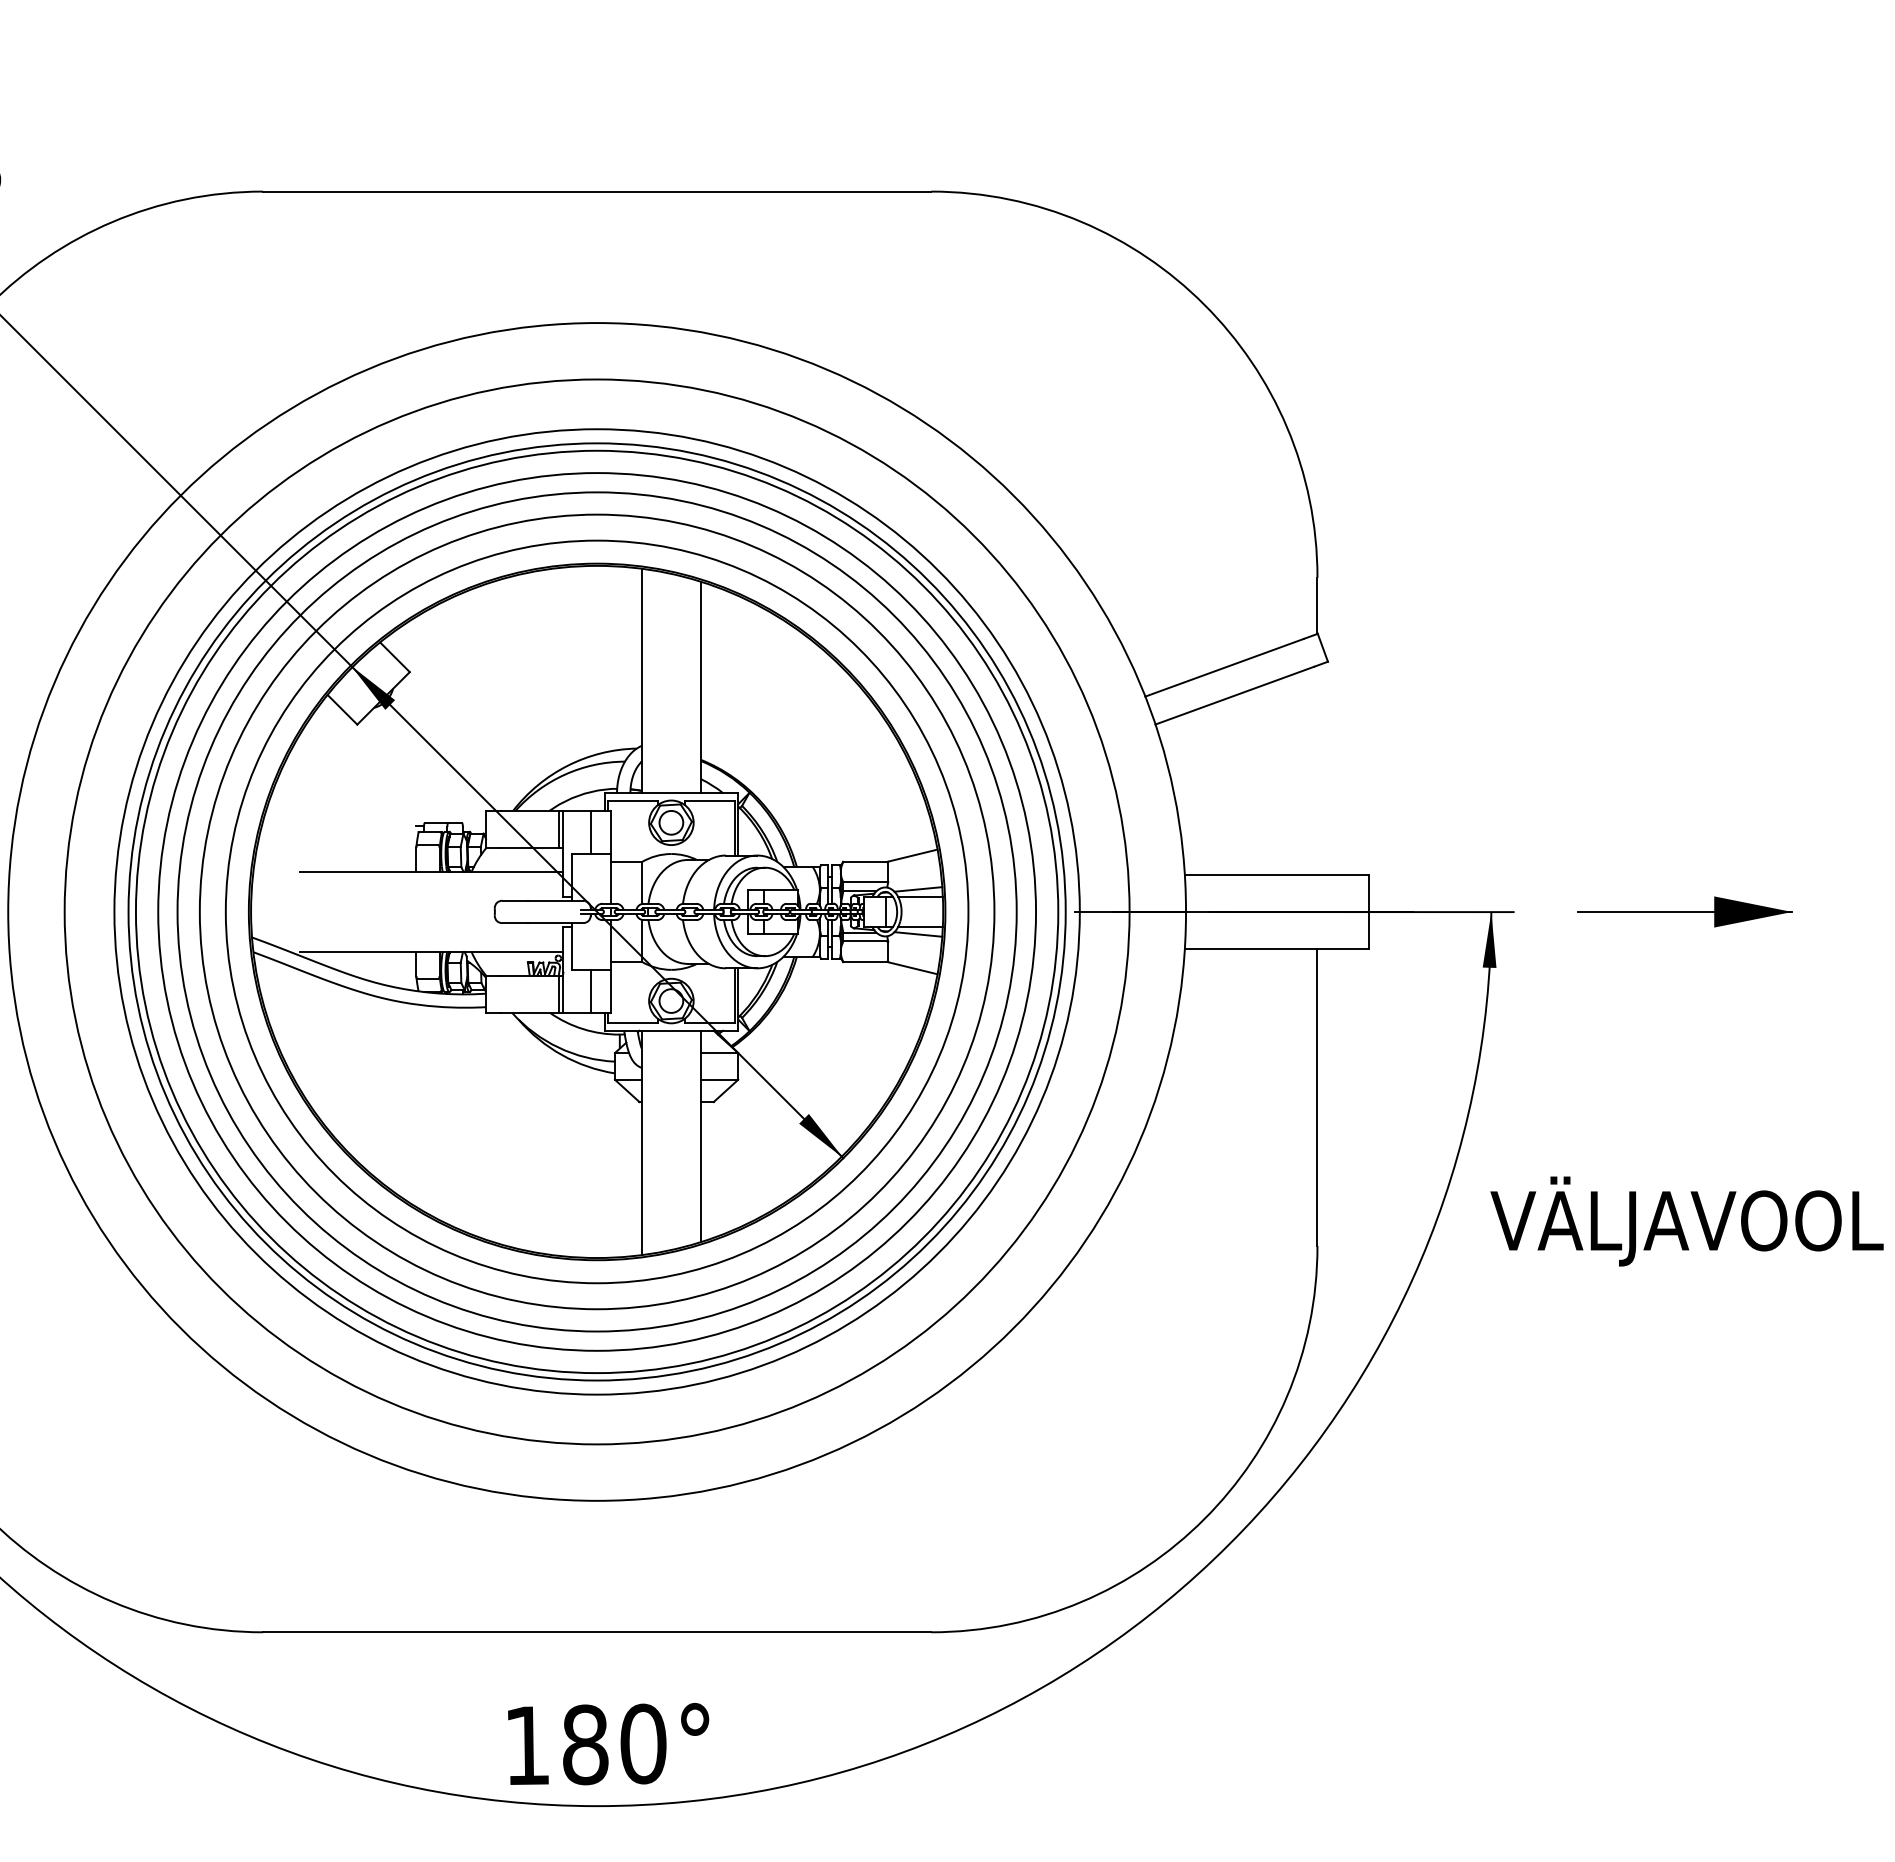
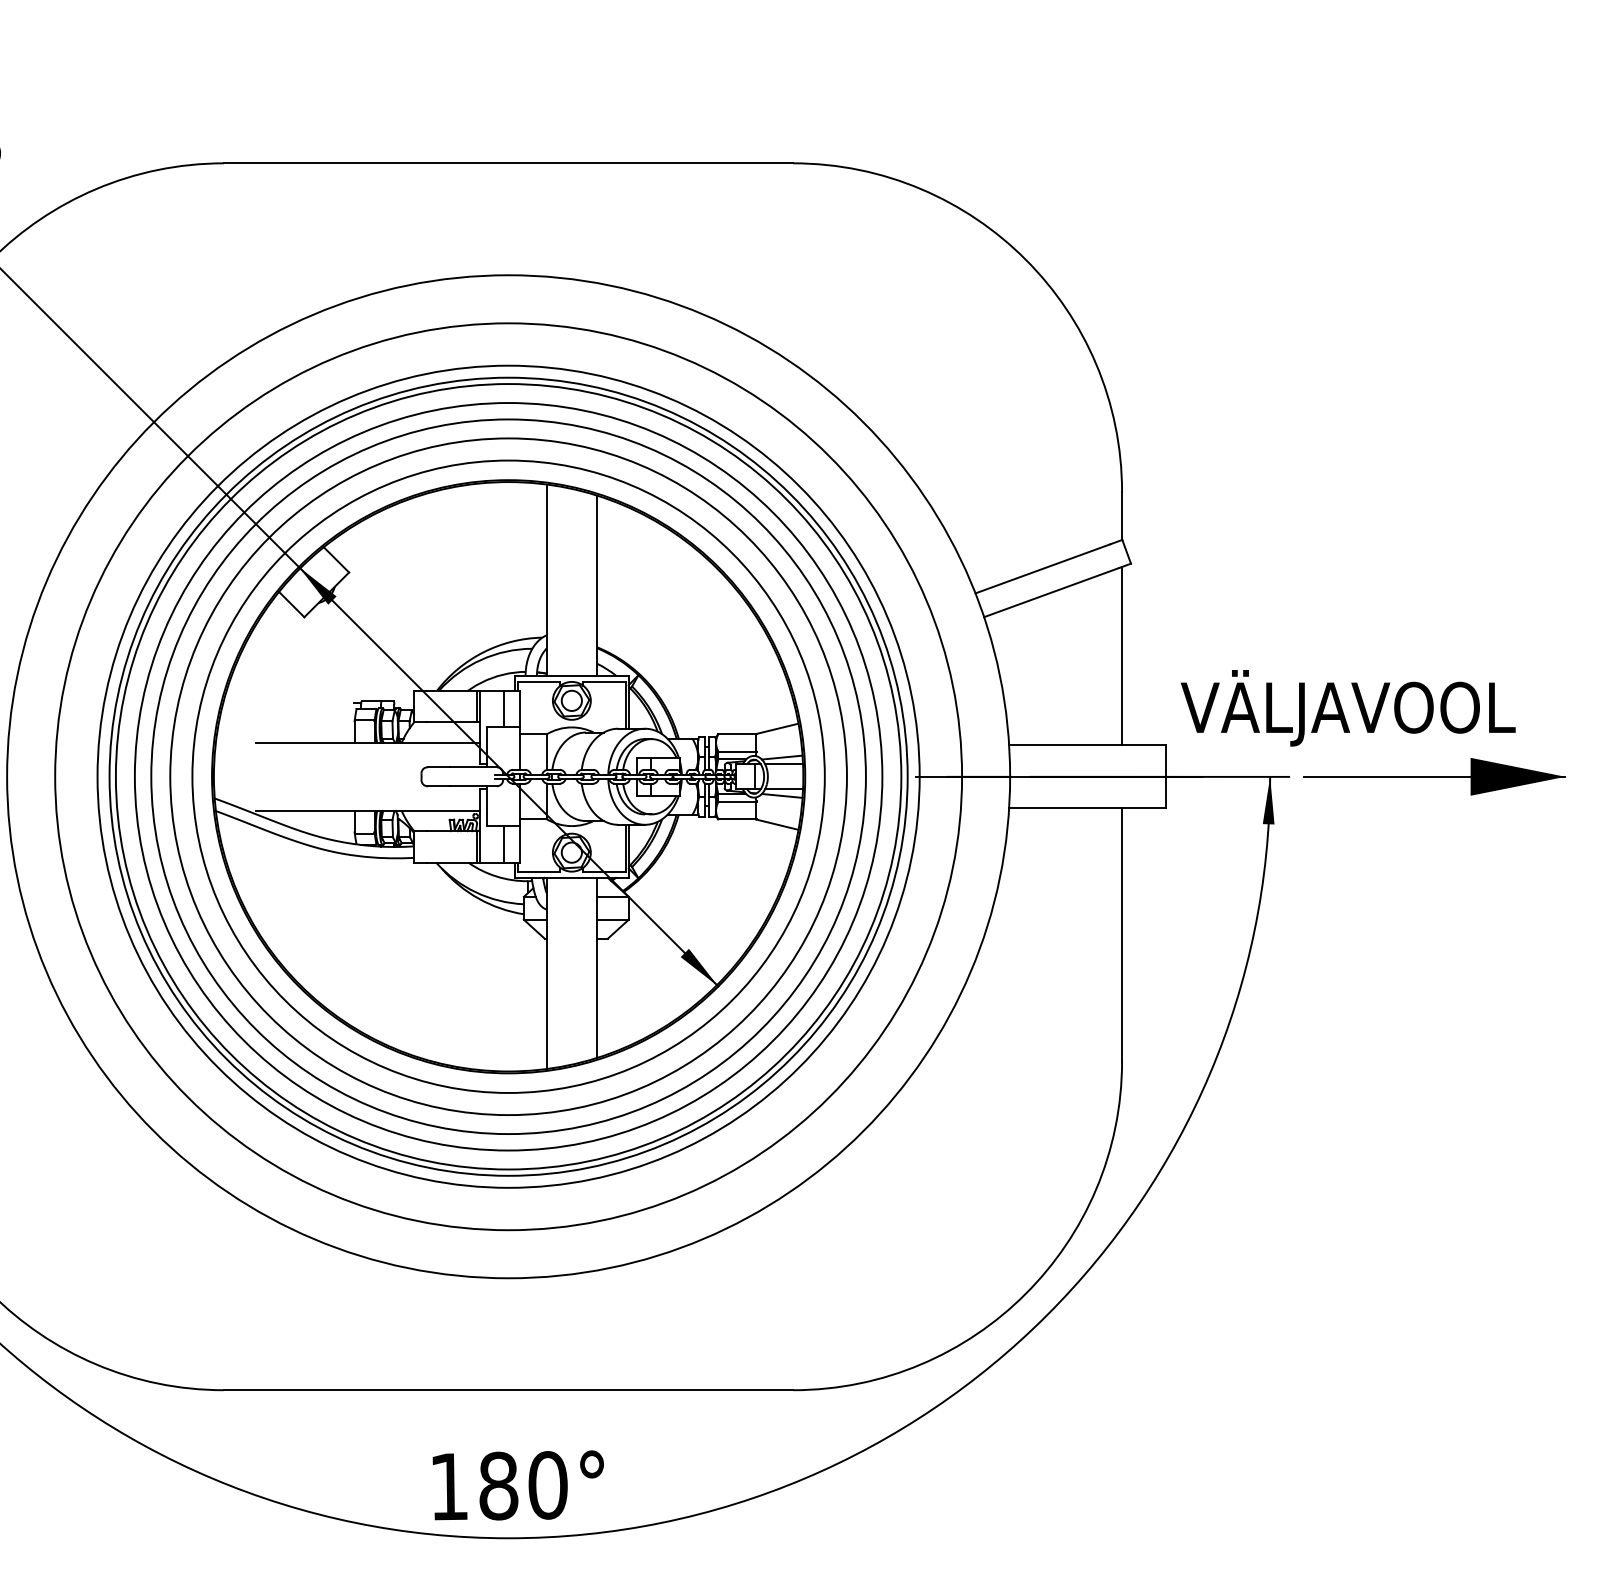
line: (1317, 769) -> (1122, 655), added
part: (1684, 911) -> (1434, 776), size x1.43
text: (1686, 1221) -> (1347, 708), moved

